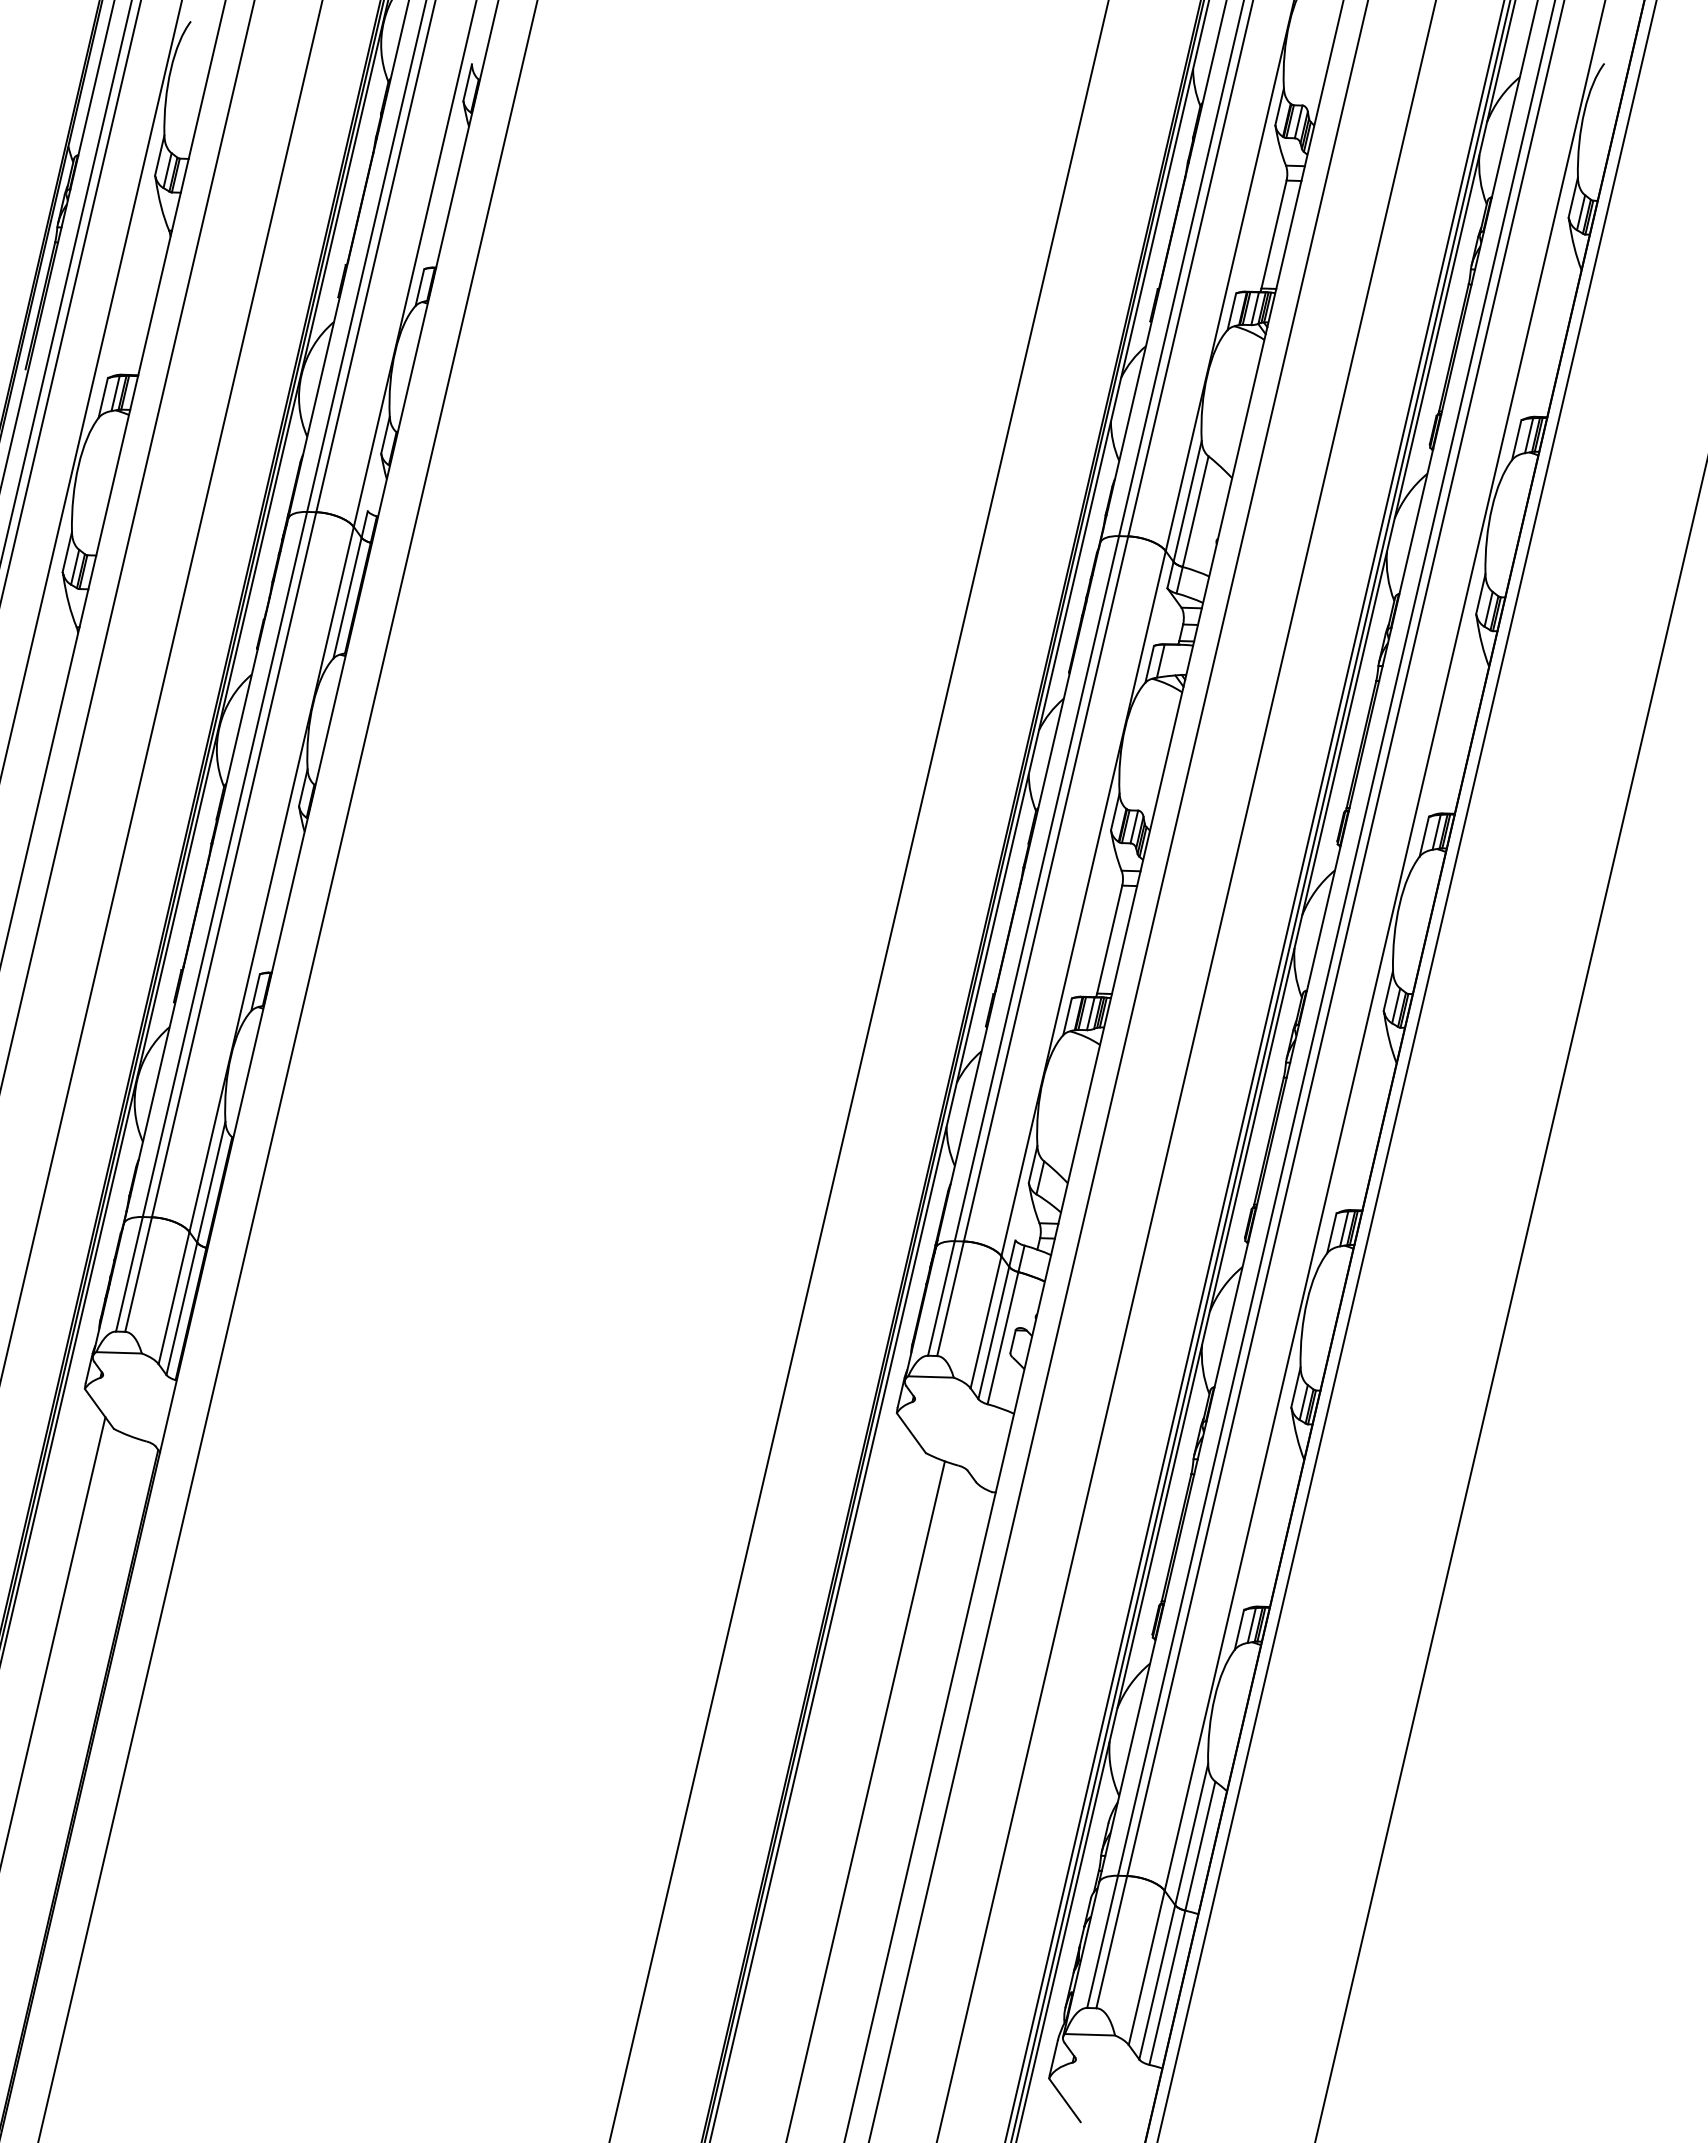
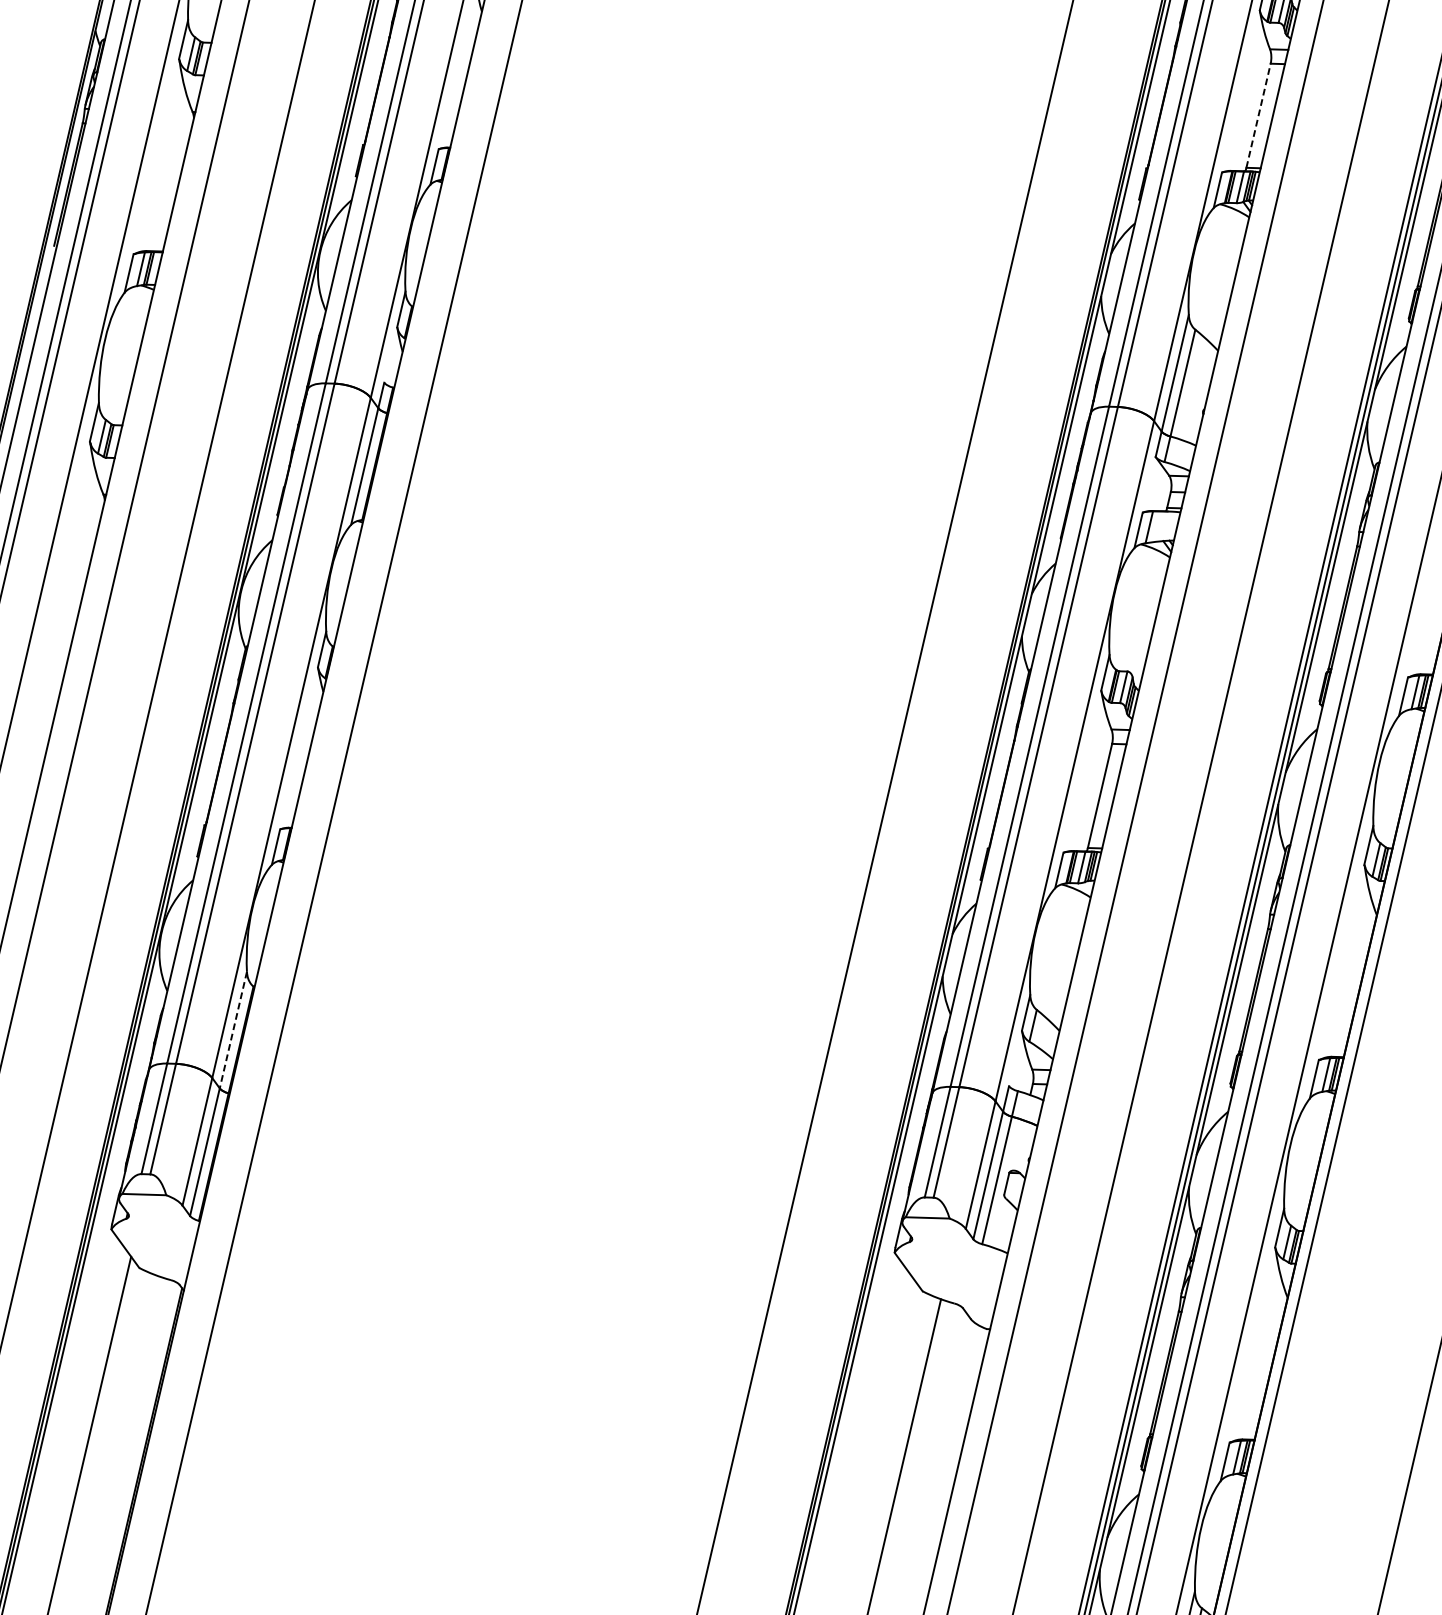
line: (1274, 234) -> (1258, 115), solid -> dashed
line: (211, 1182) -> (233, 1030), solid -> dashed

